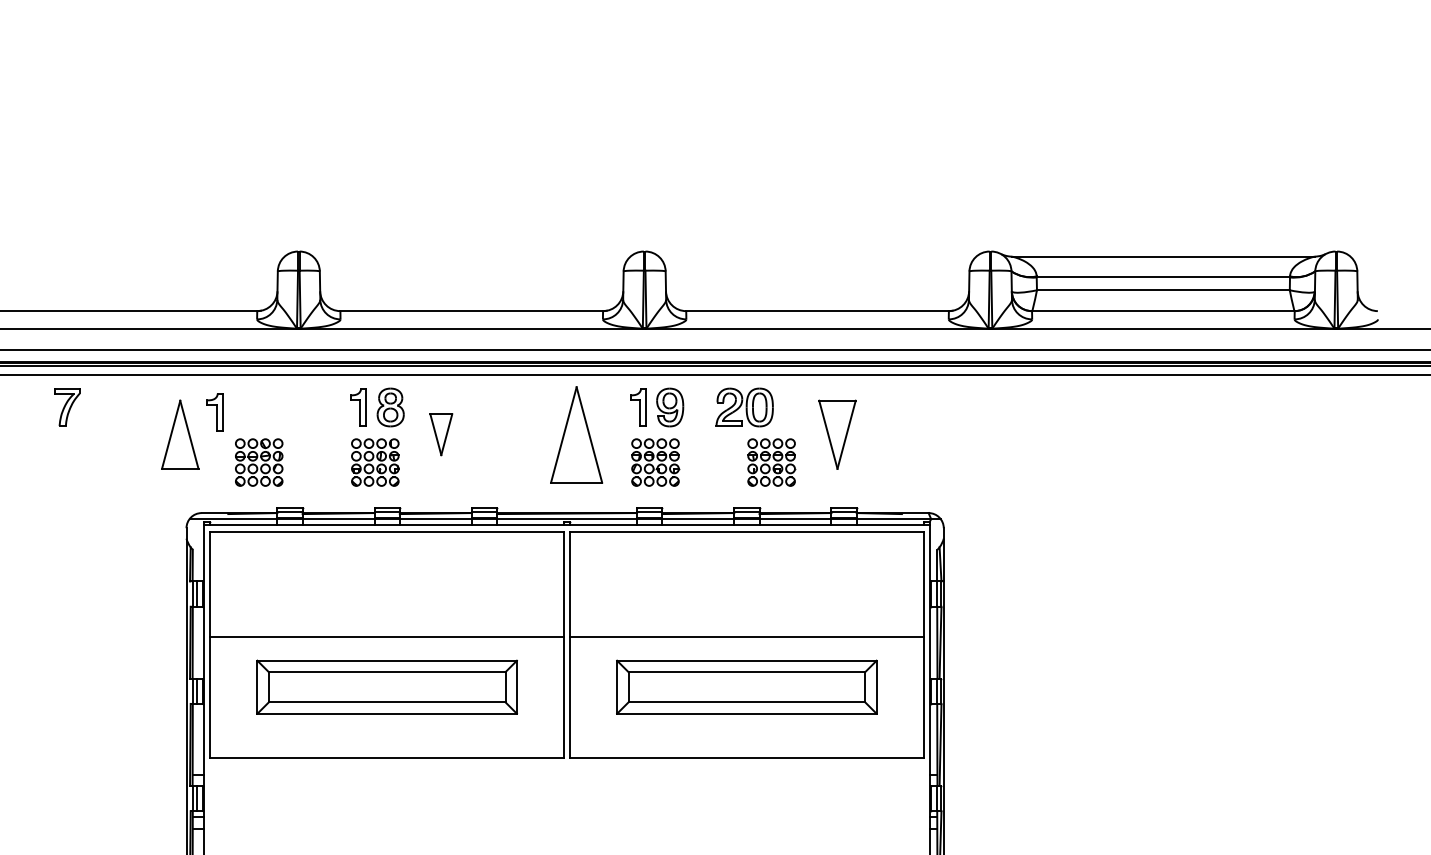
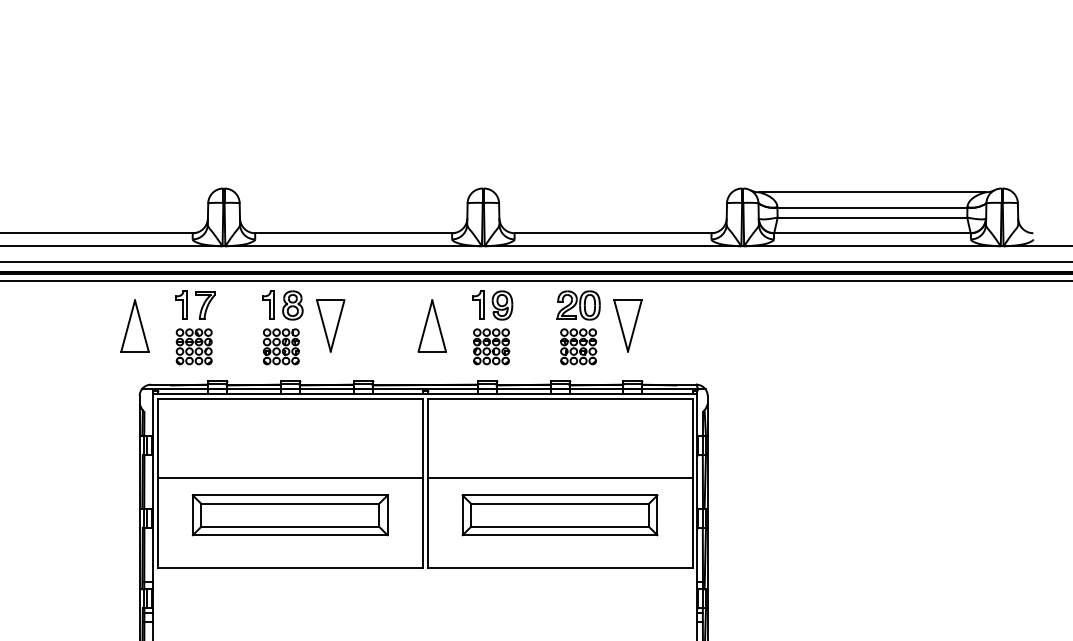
part: (67, 407) -> (205, 305), moved
part: (744, 407) -> (578, 305), moved
part: (214, 412) -> (180, 305), moved
part: (441, 434) -> (330, 325), size x1.67
part: (576, 434) -> (432, 325), size x0.71

